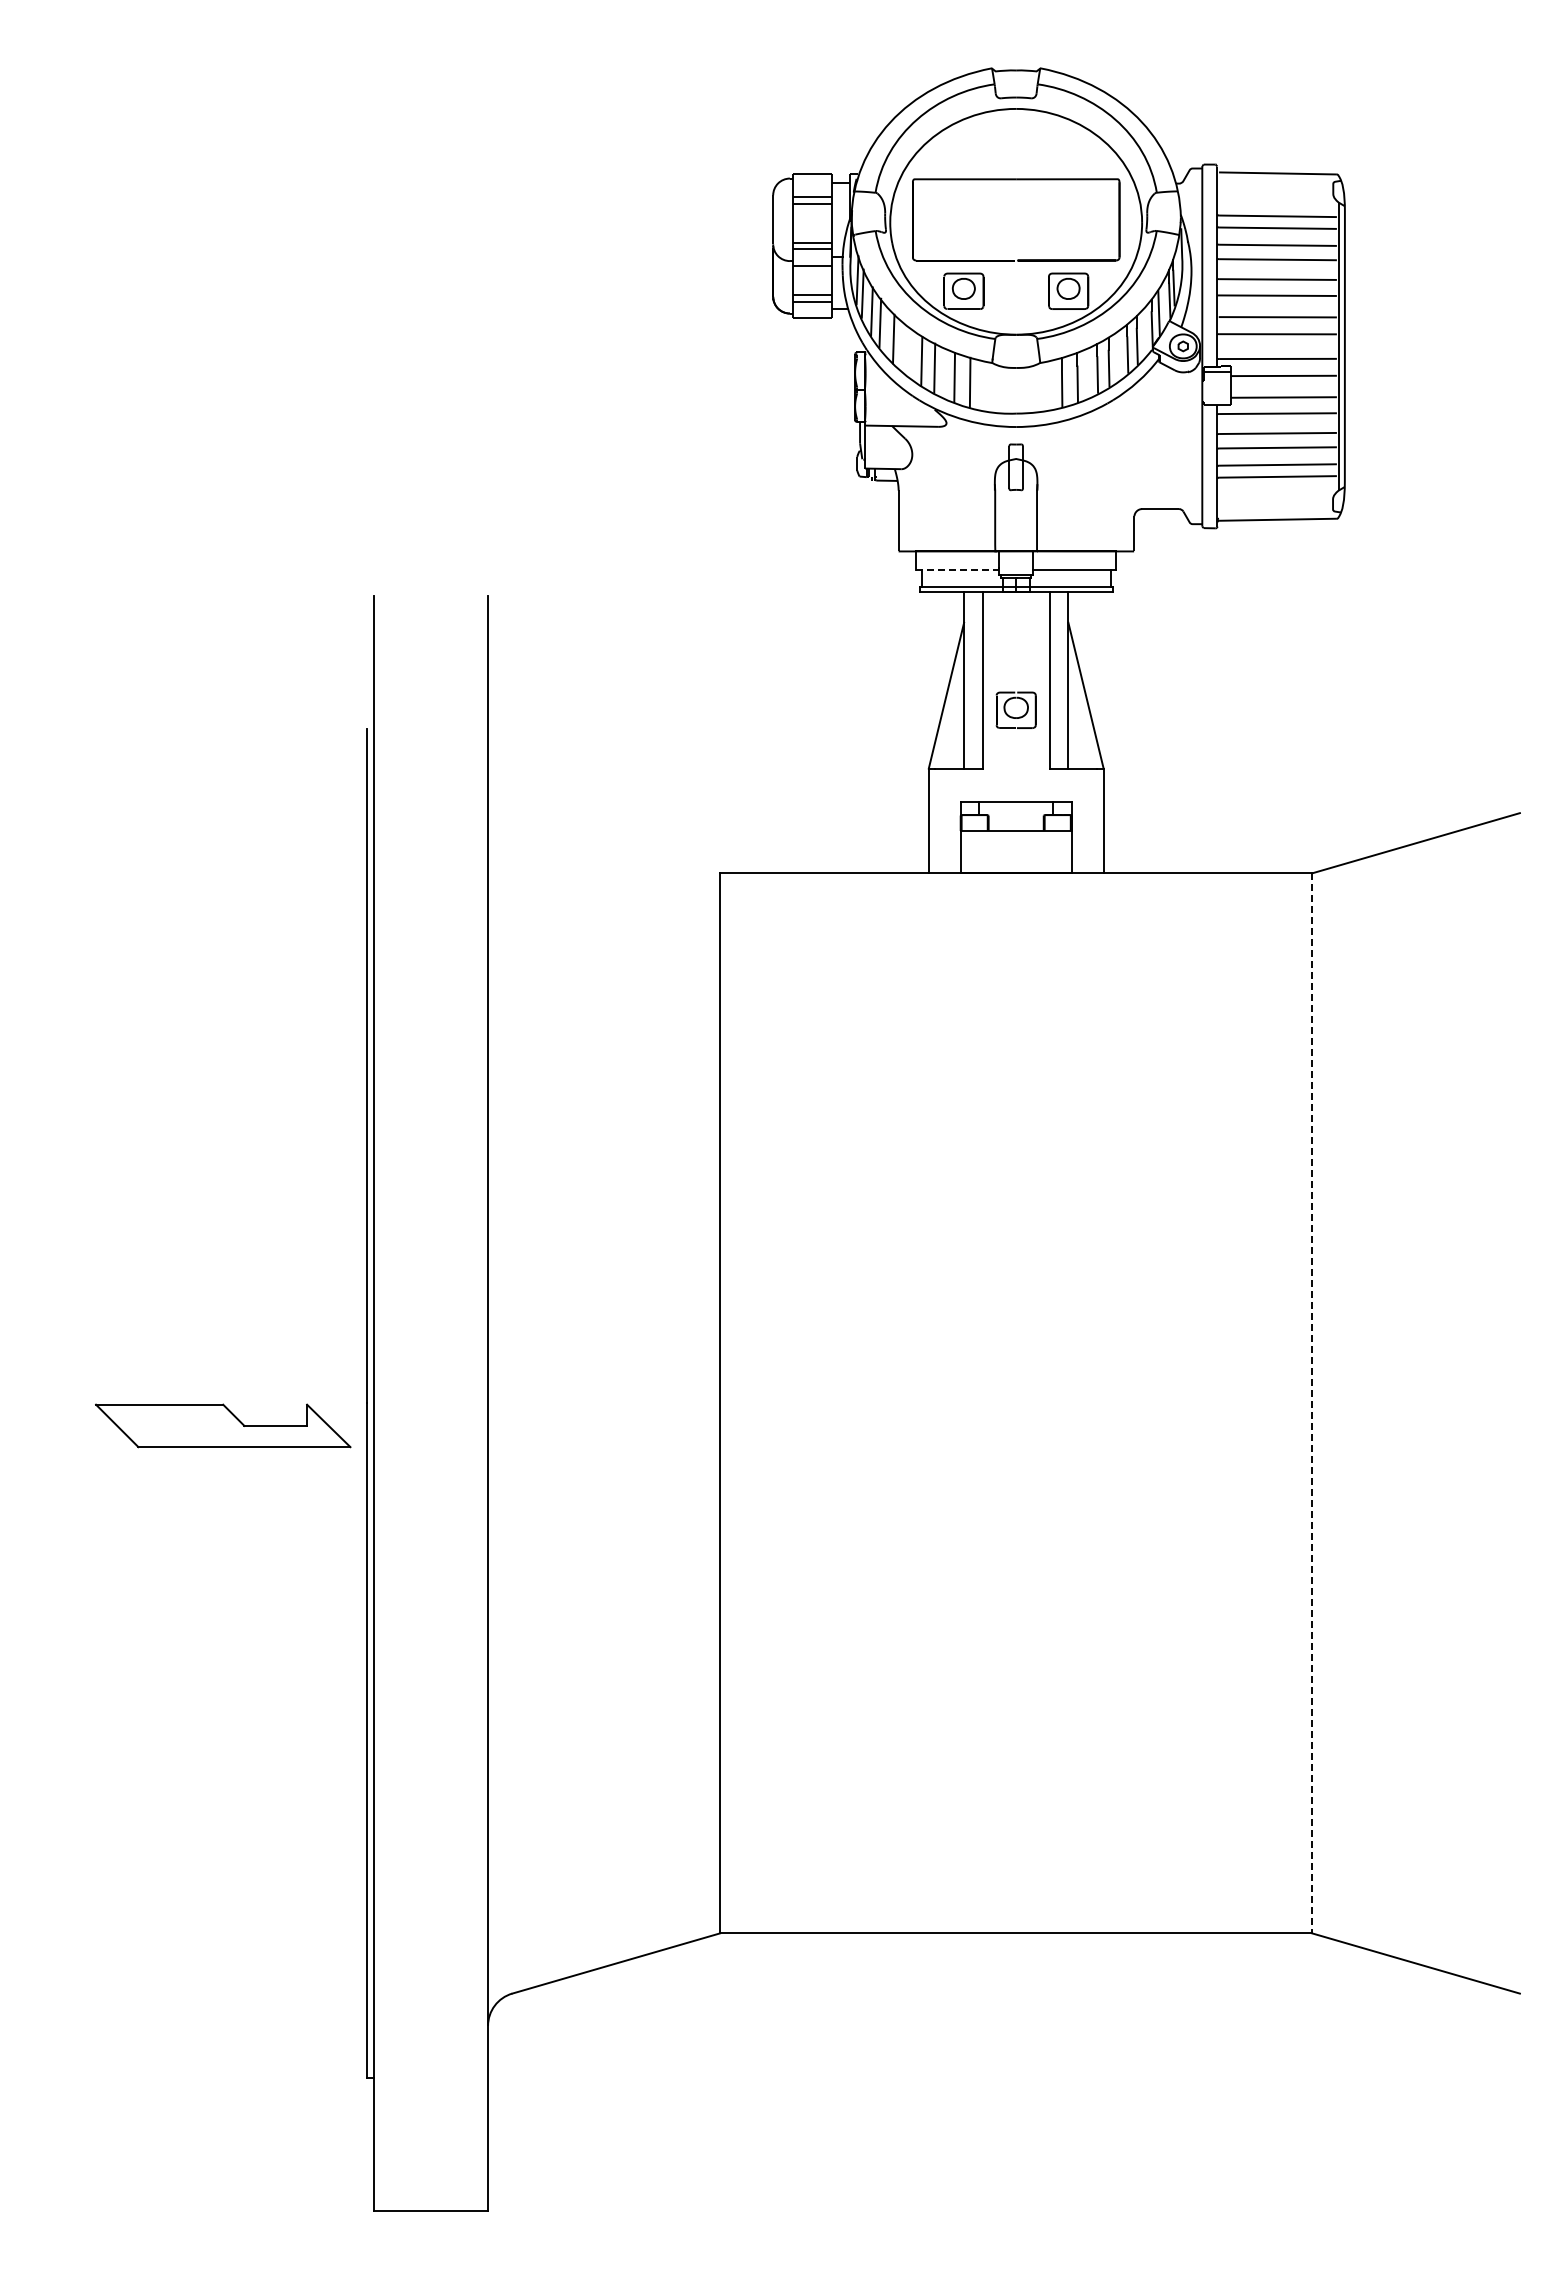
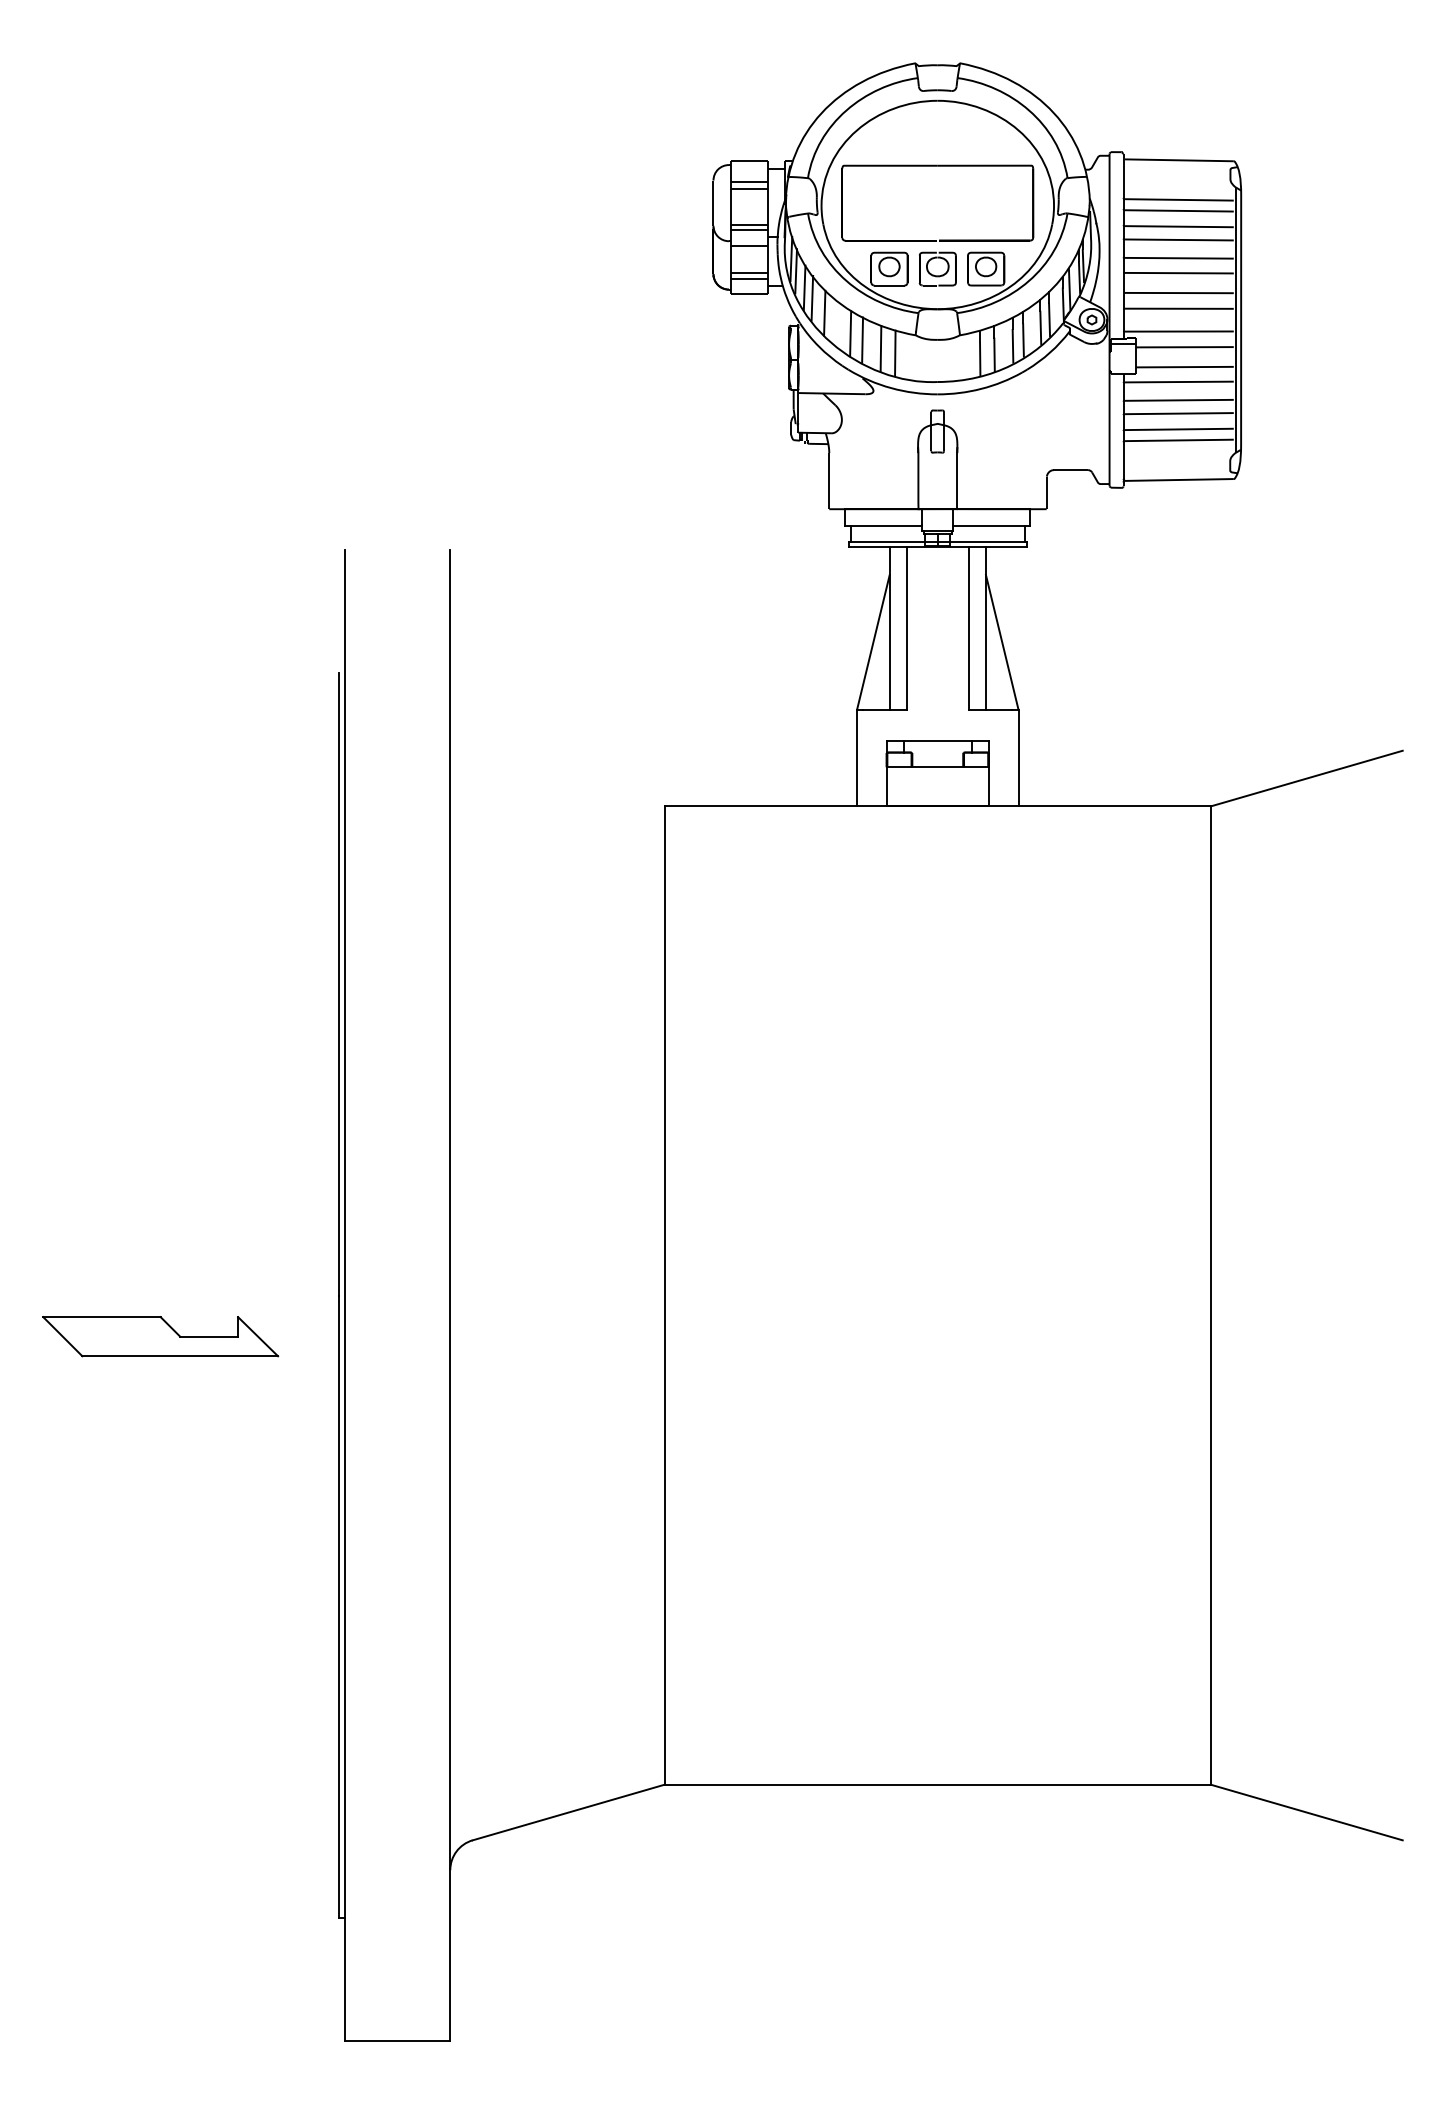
line: (957, 569) -> (883, 525), dashed -> solid
part: (1015, 709) -> (937, 268), moved
line: (1312, 1403) -> (1211, 1295), dashed -> solid
part: (223, 1425) -> (160, 1336), moved

